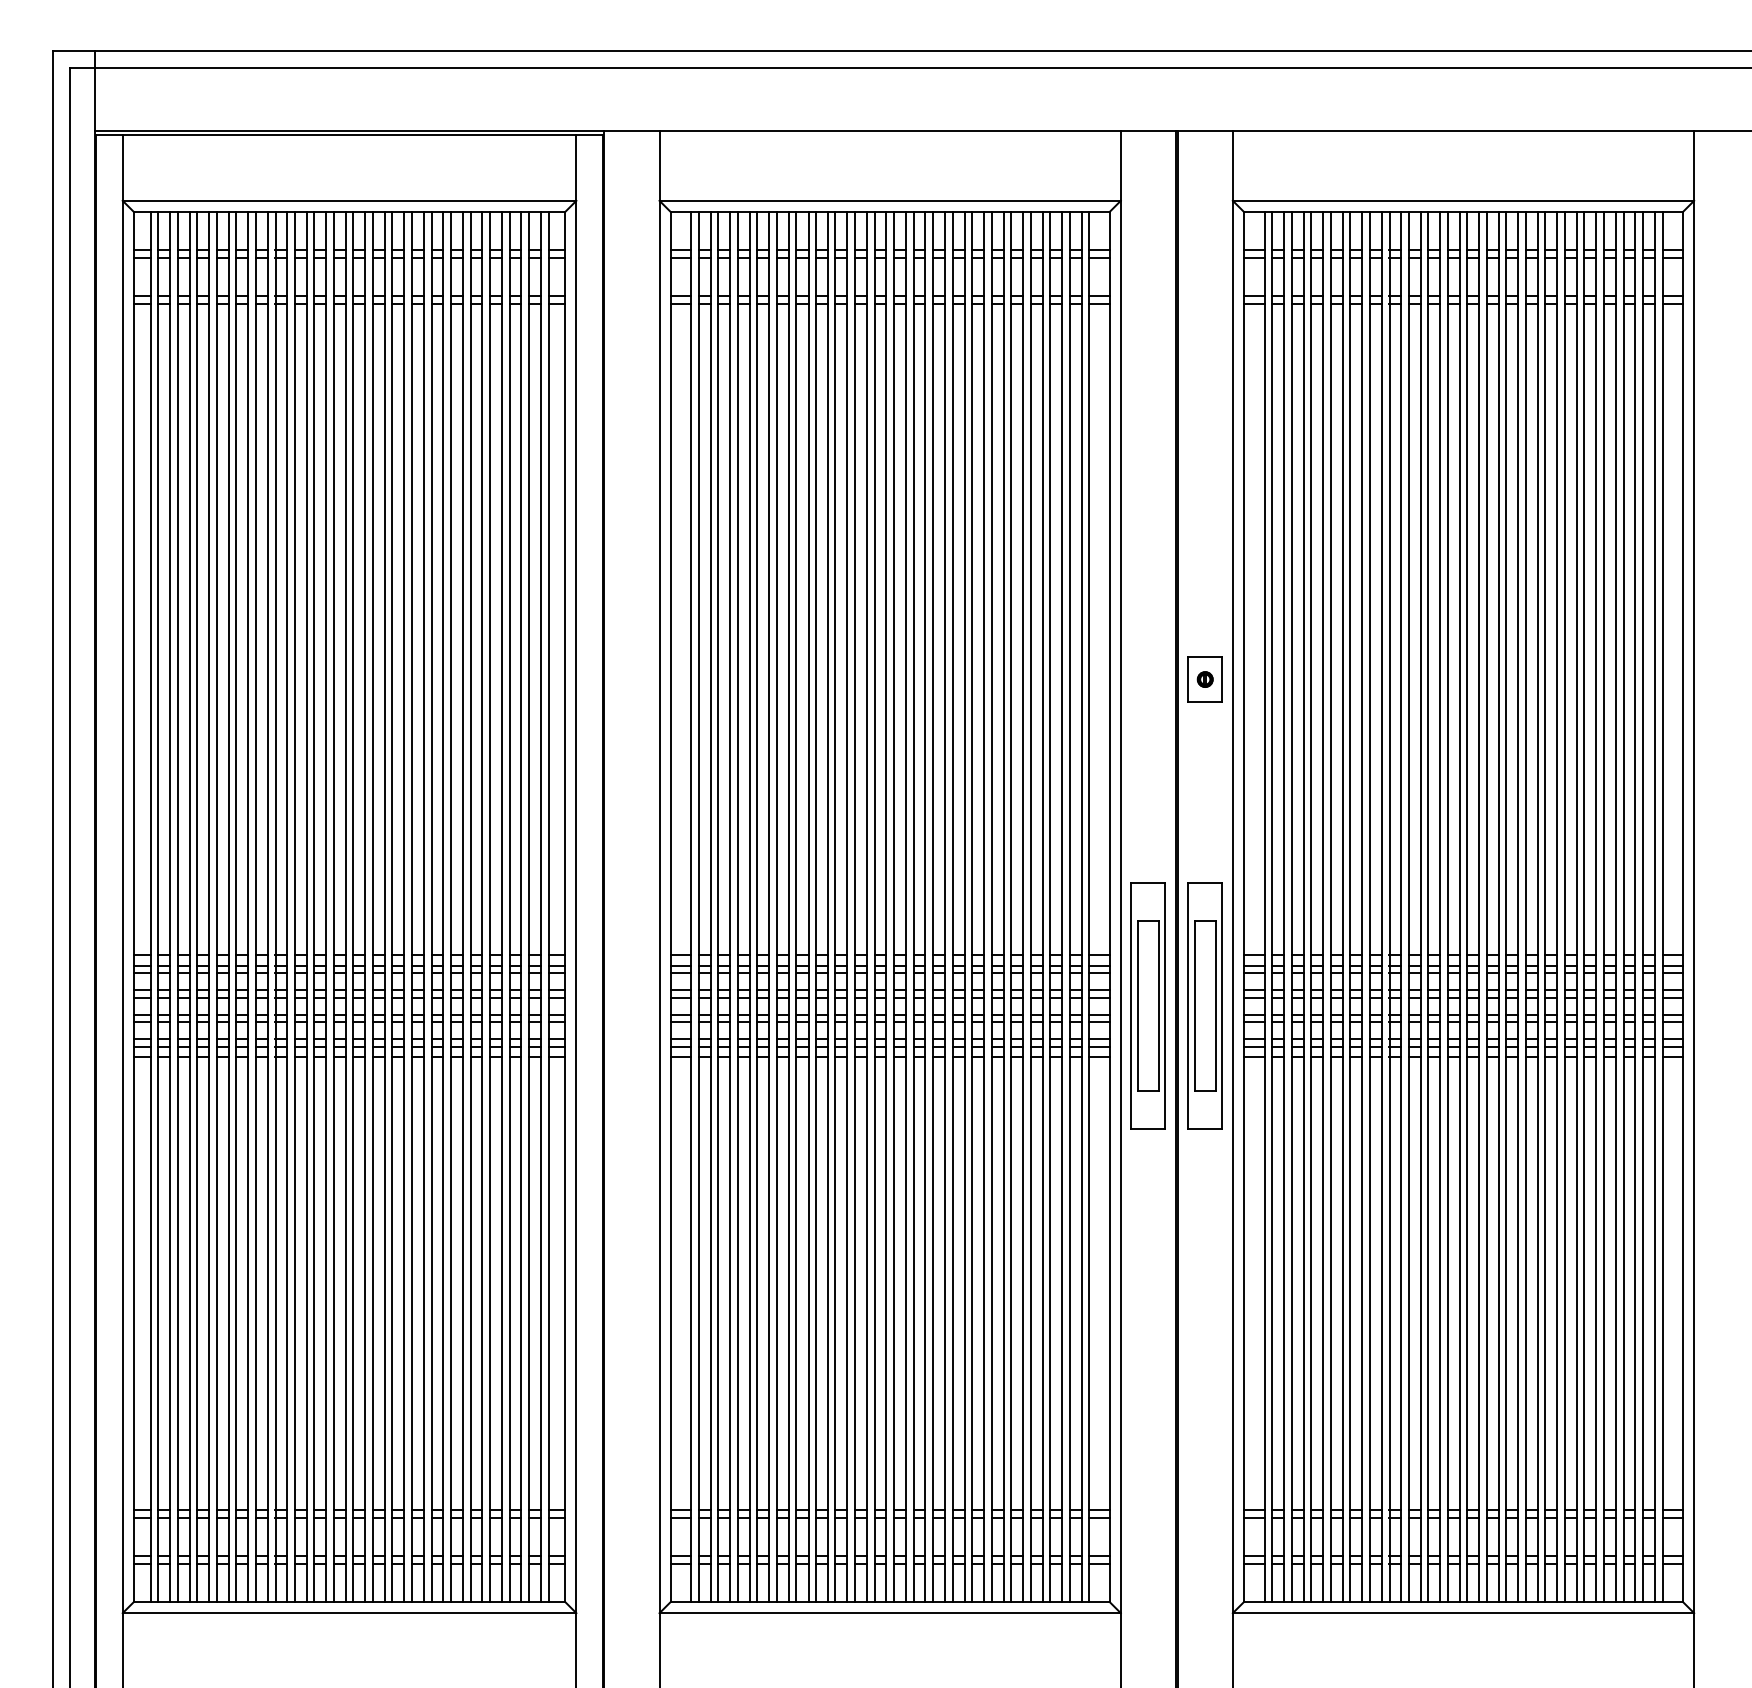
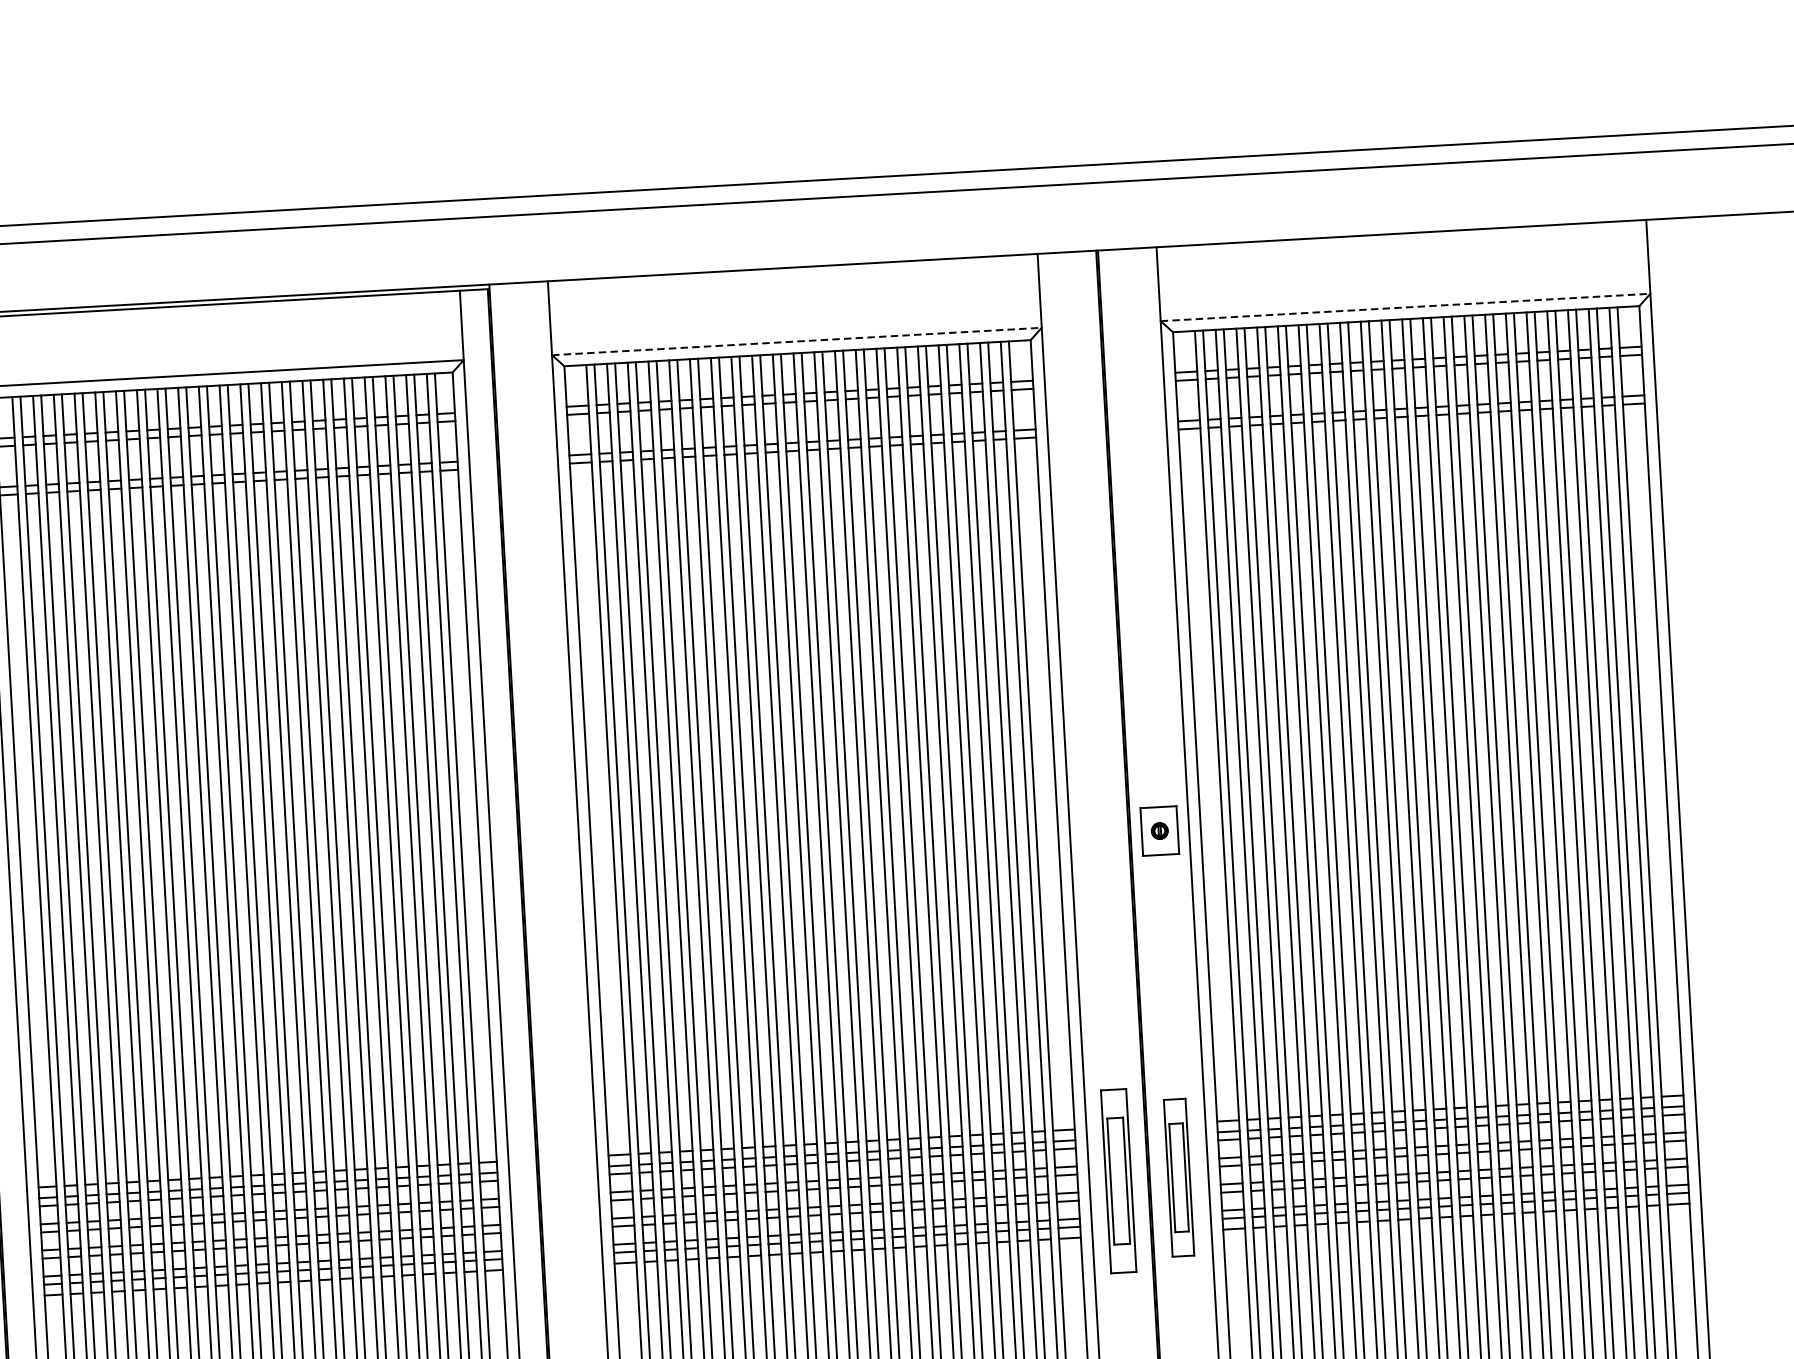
line: (890, 200) -> (797, 341), solid -> dashed
line: (1463, 200) -> (1405, 307), solid -> dashed
part: (1147, 1005) -> (1117, 1180), size x0.7
part: (1204, 1005) -> (1178, 1177), size x0.6

